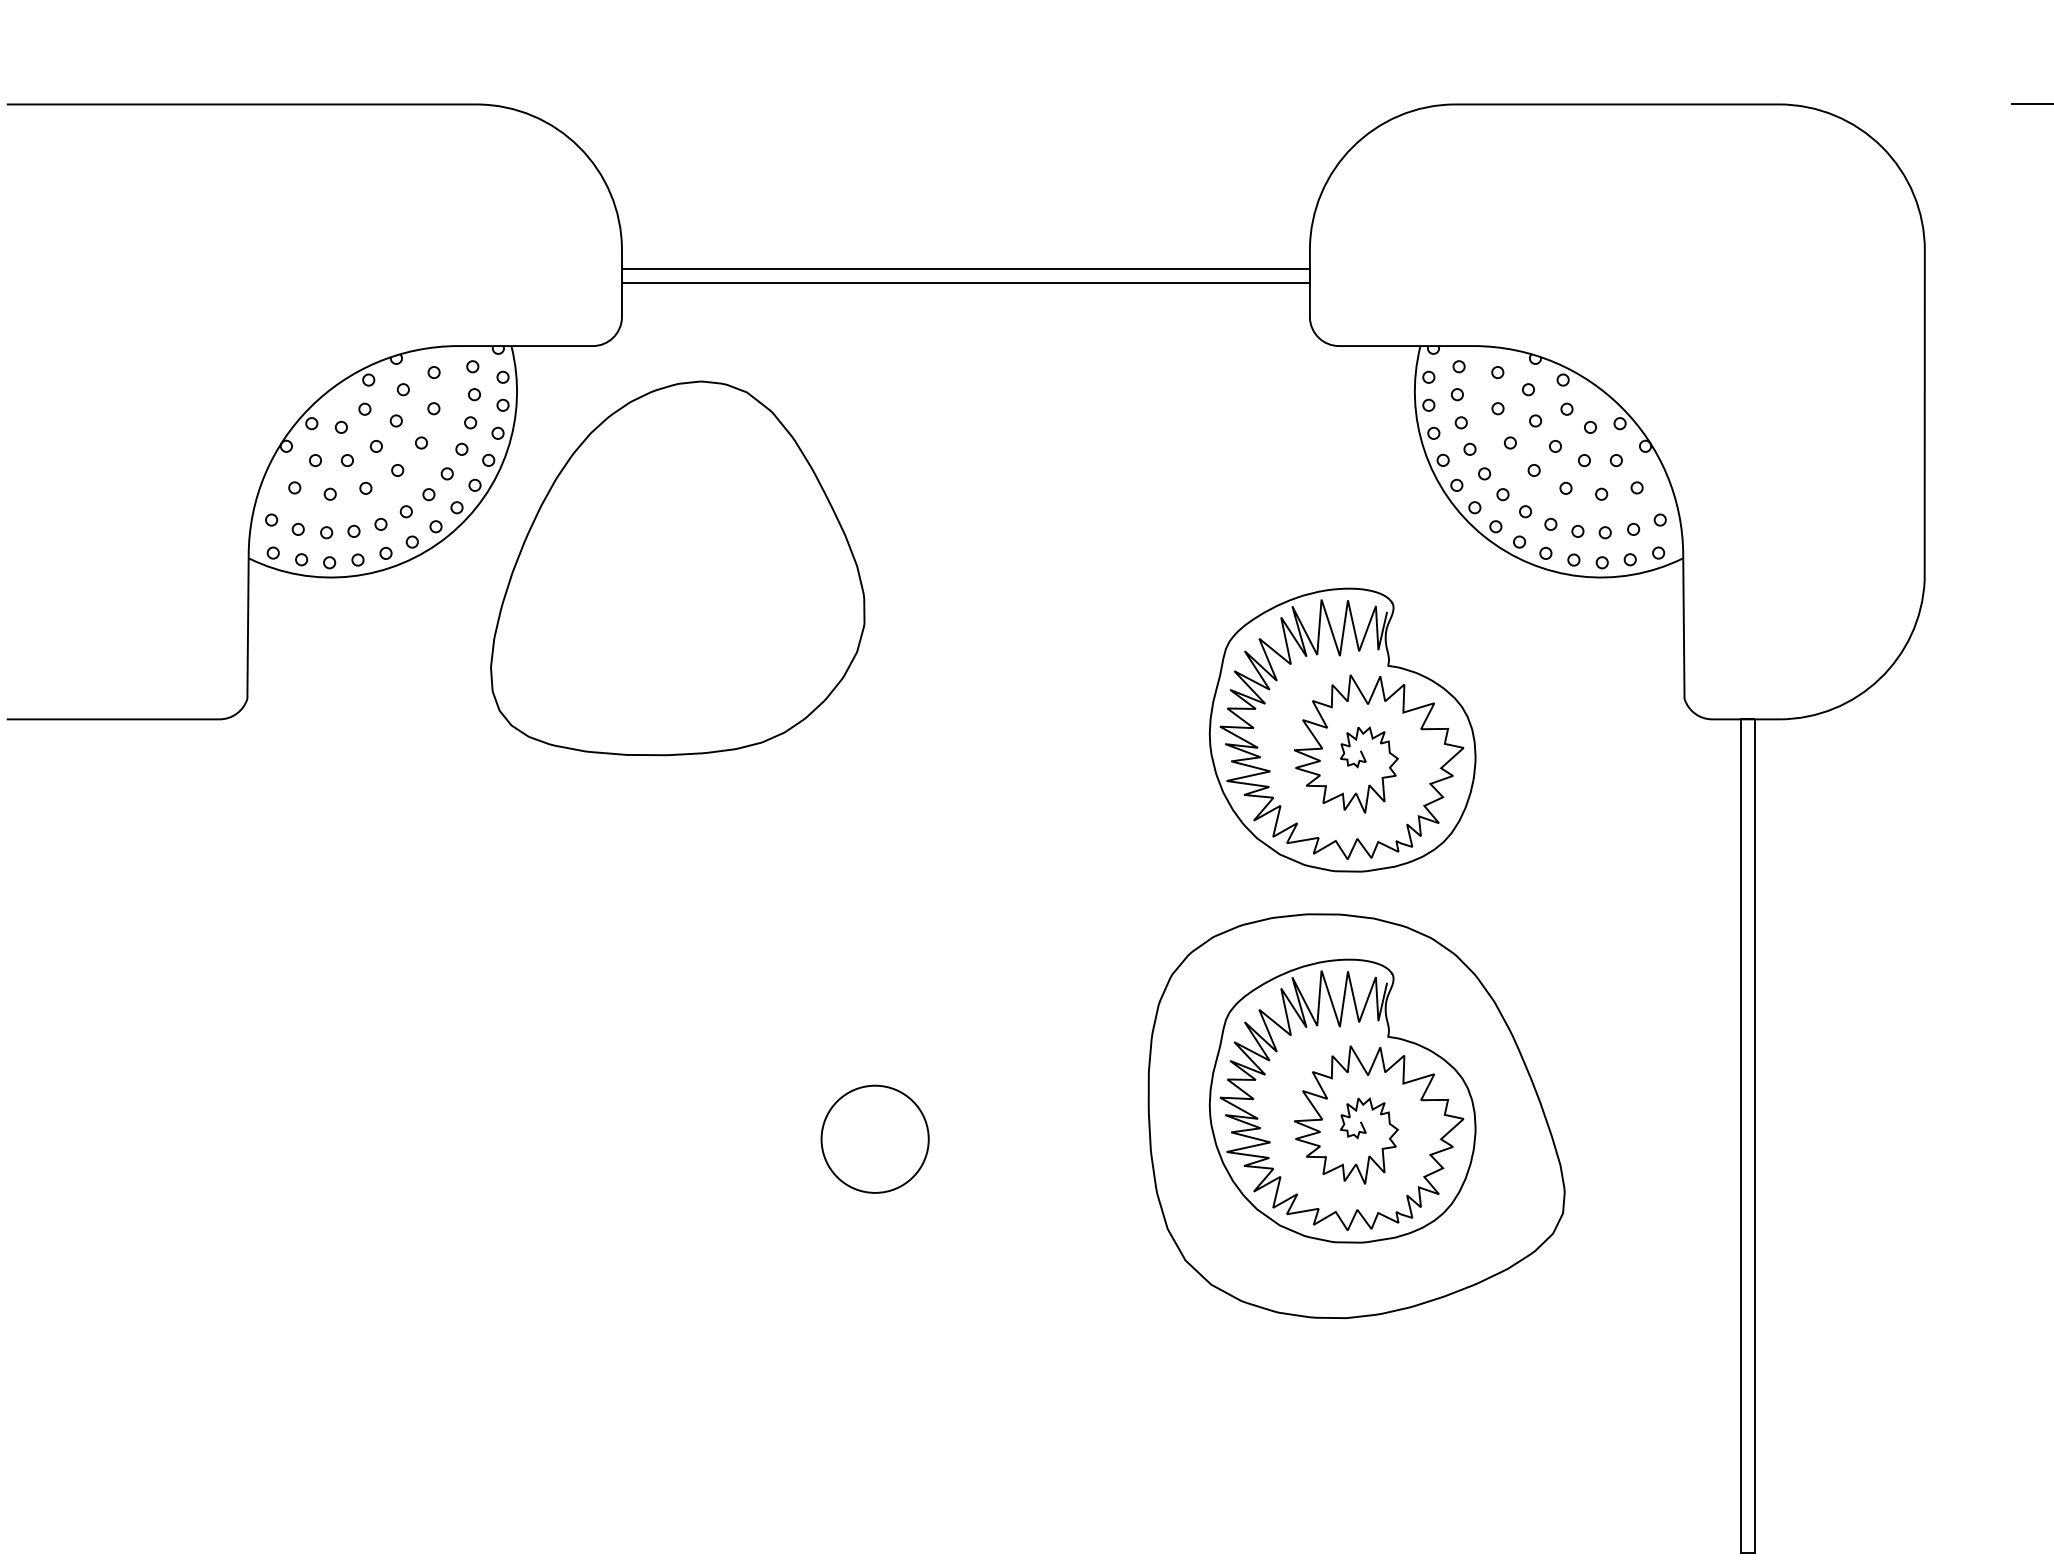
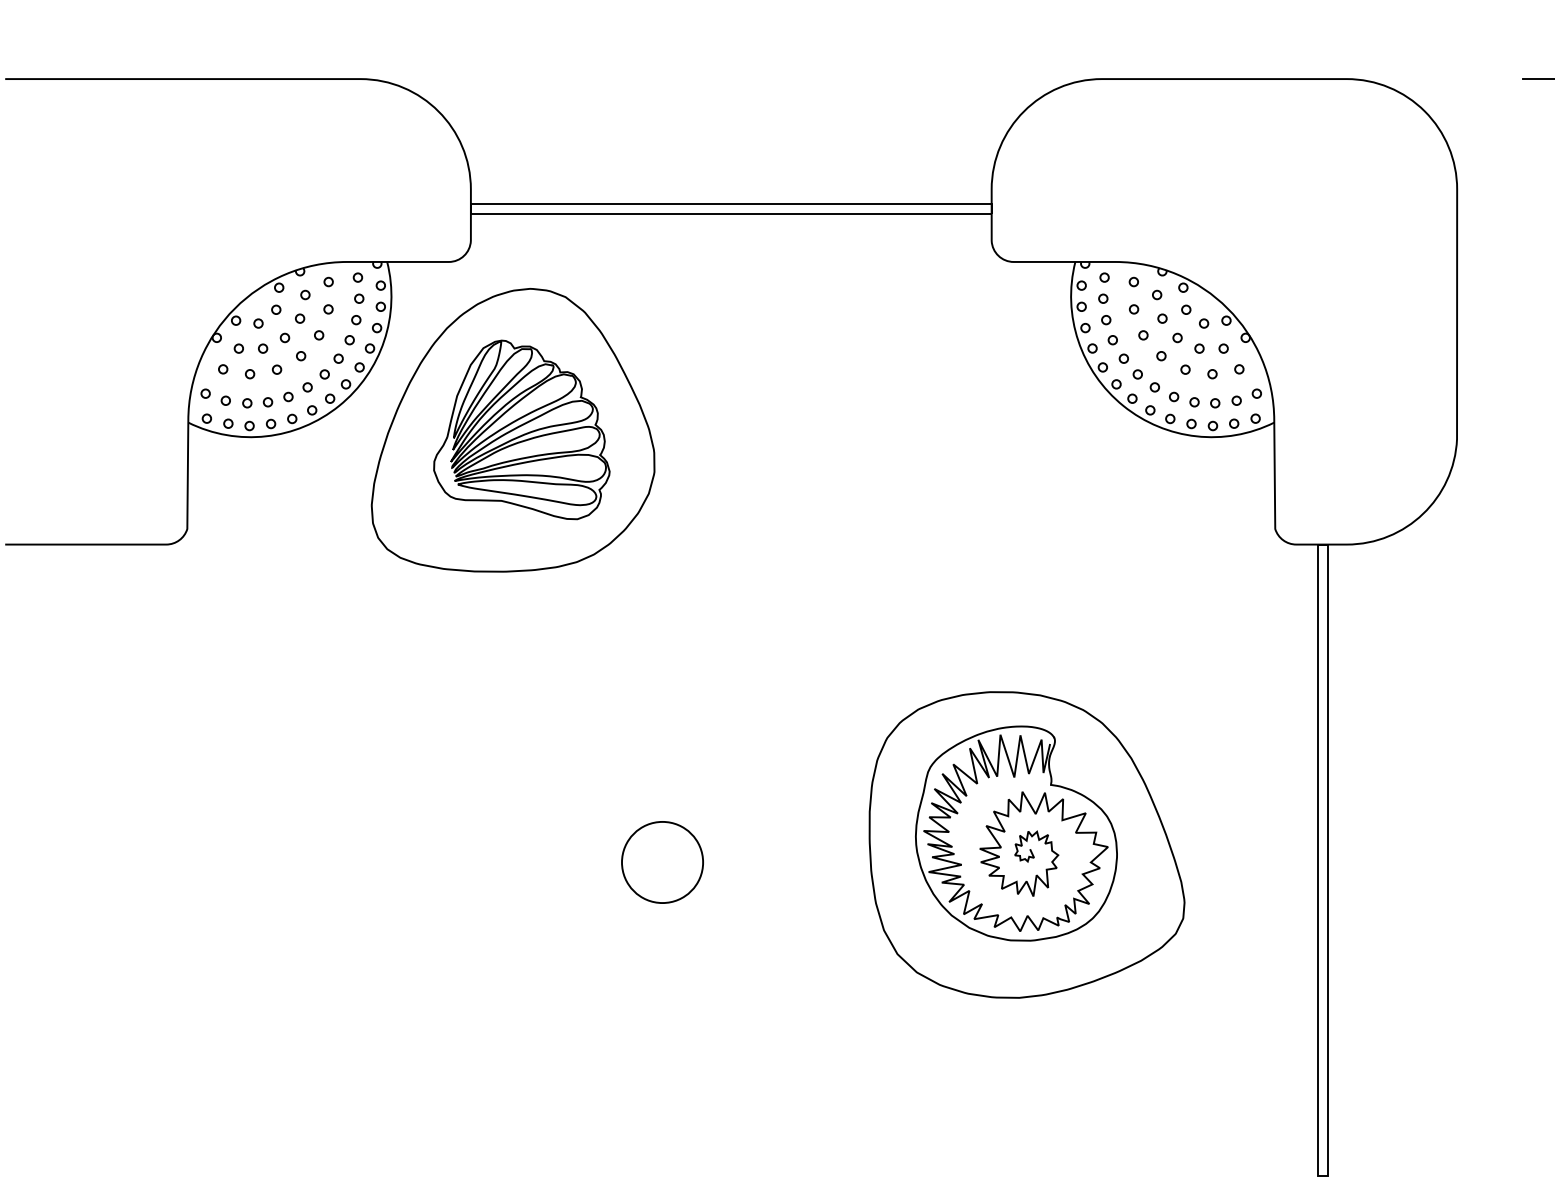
part: (689, 567) -> (522, 429), added
part: (1342, 729) -> (1016, 552), removed

